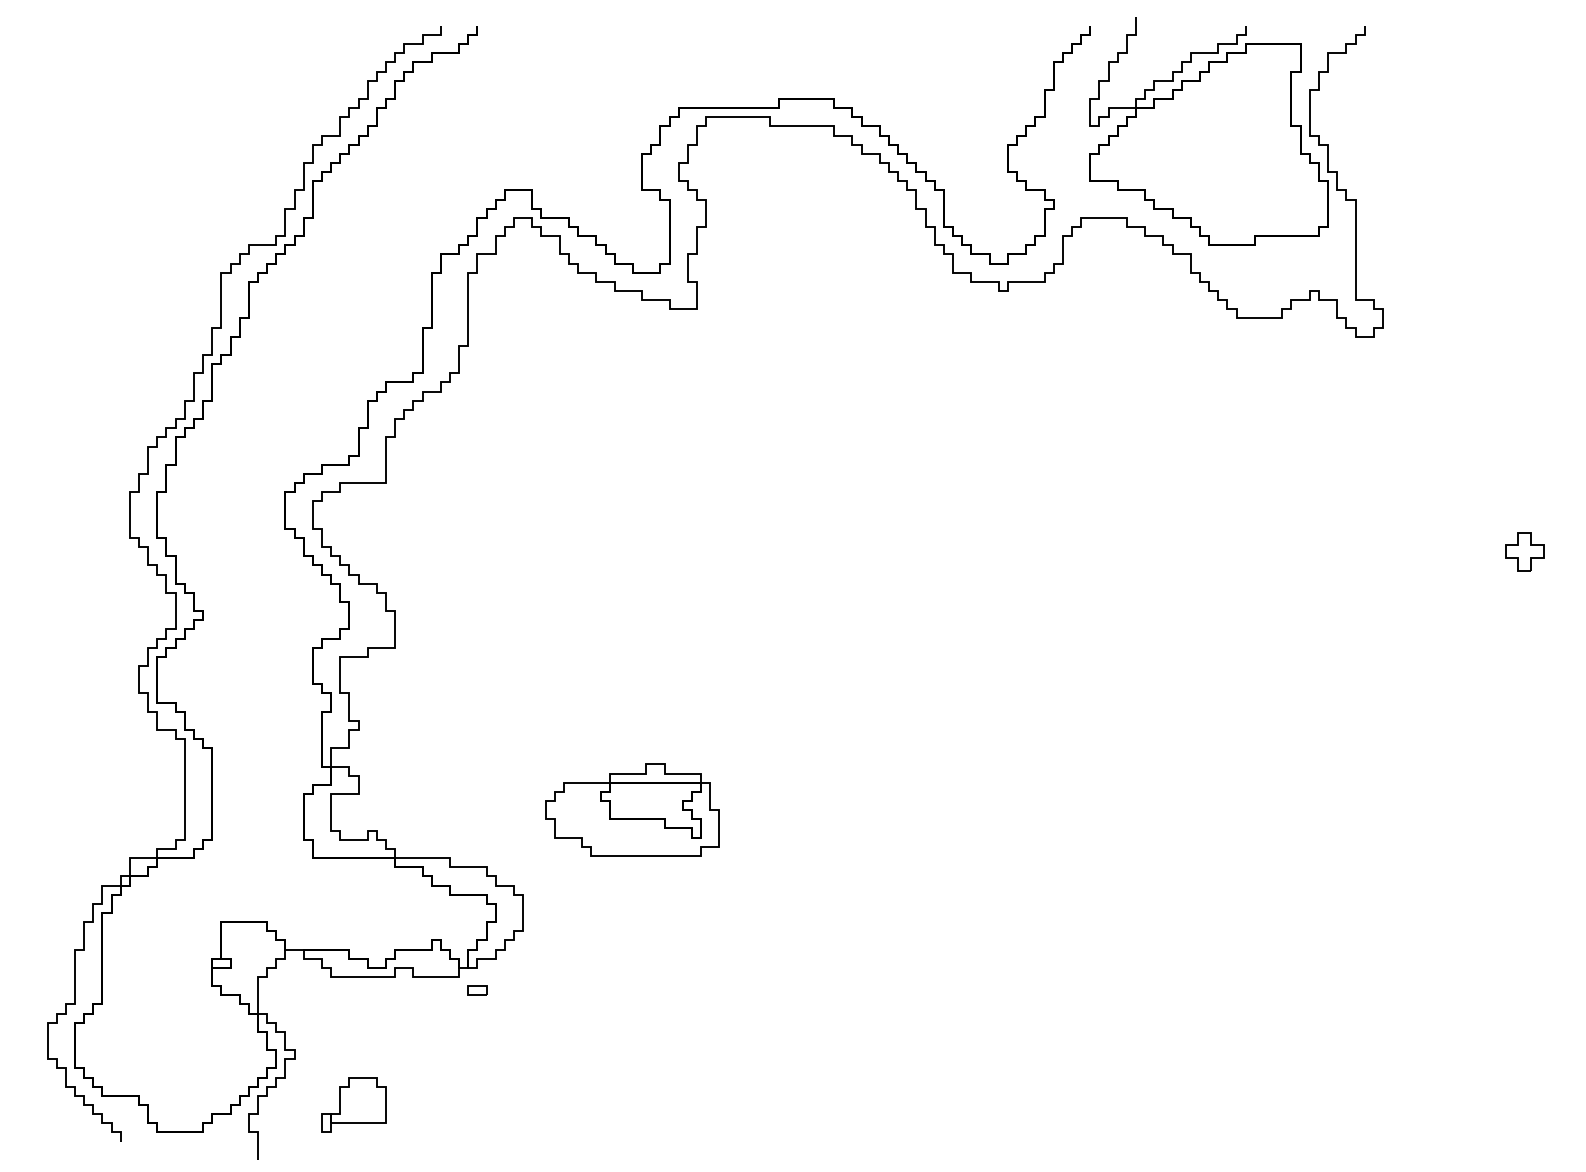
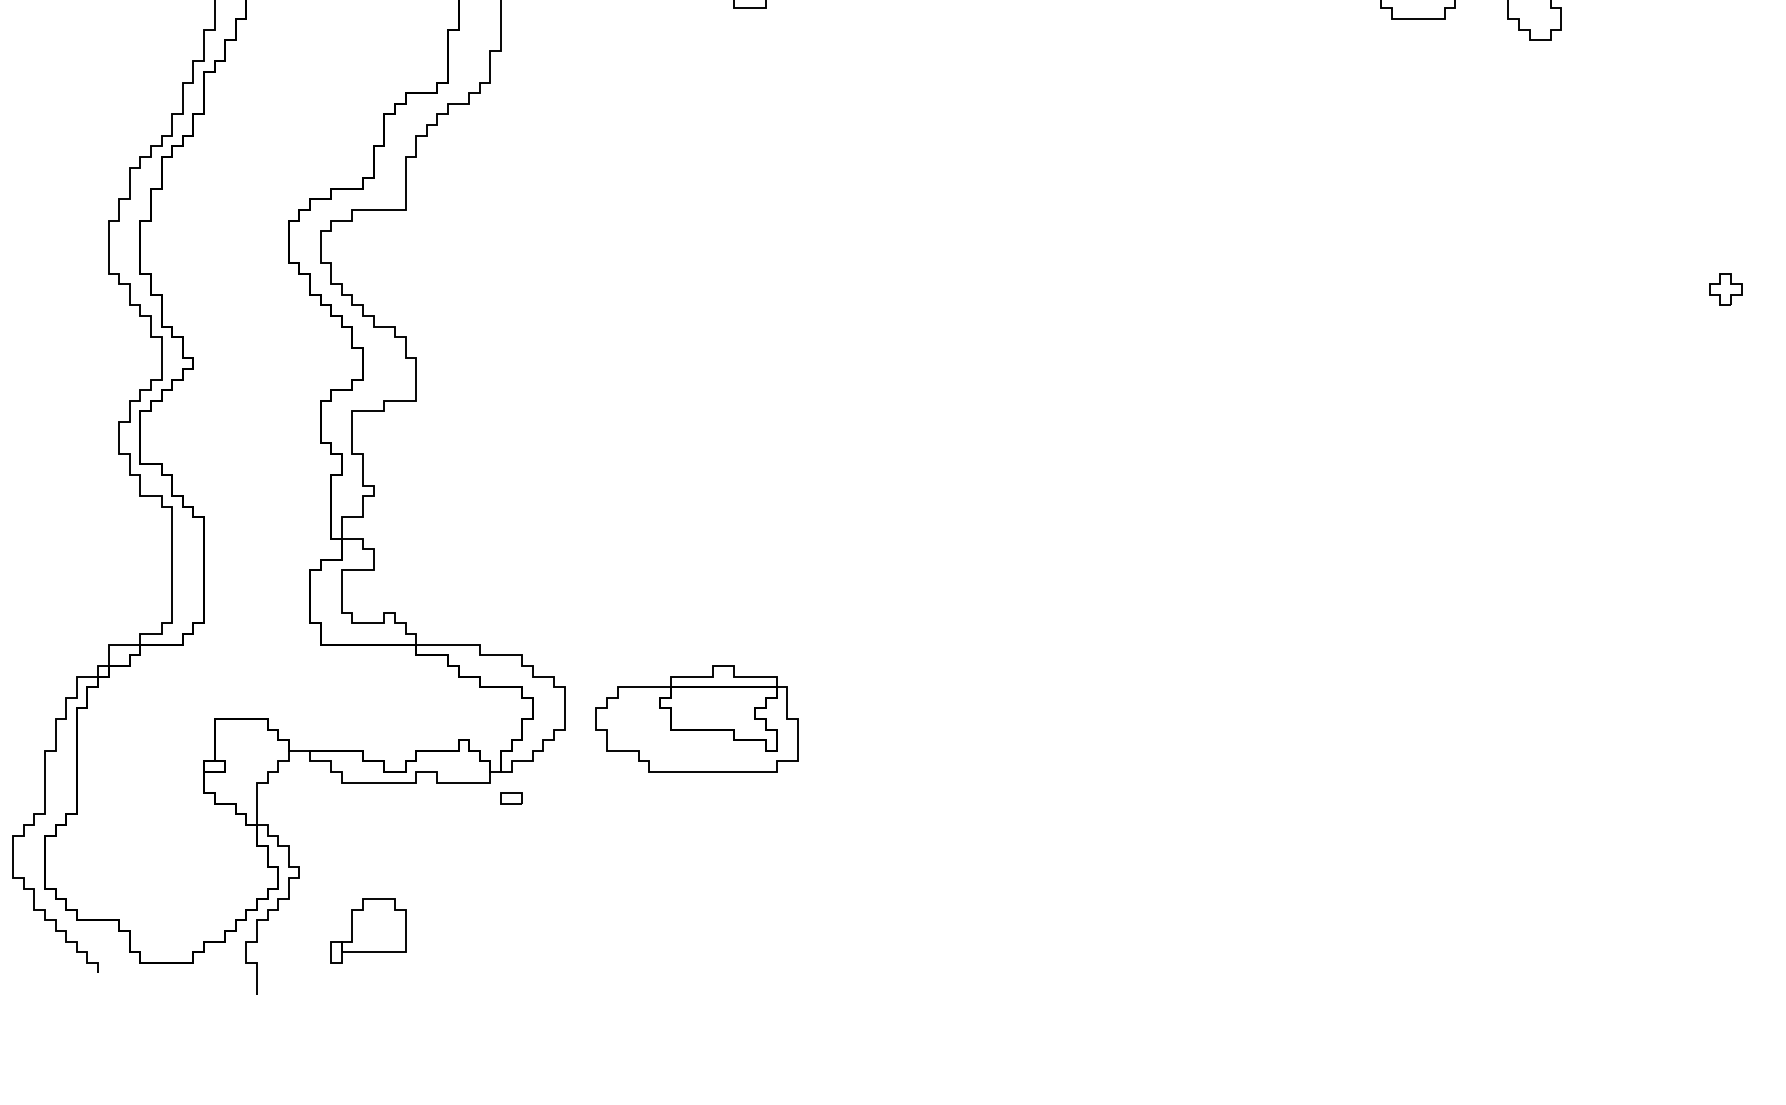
part: (1524, 551) -> (1725, 289), size x0.71
part: (632, 809) -> (697, 718), moved

